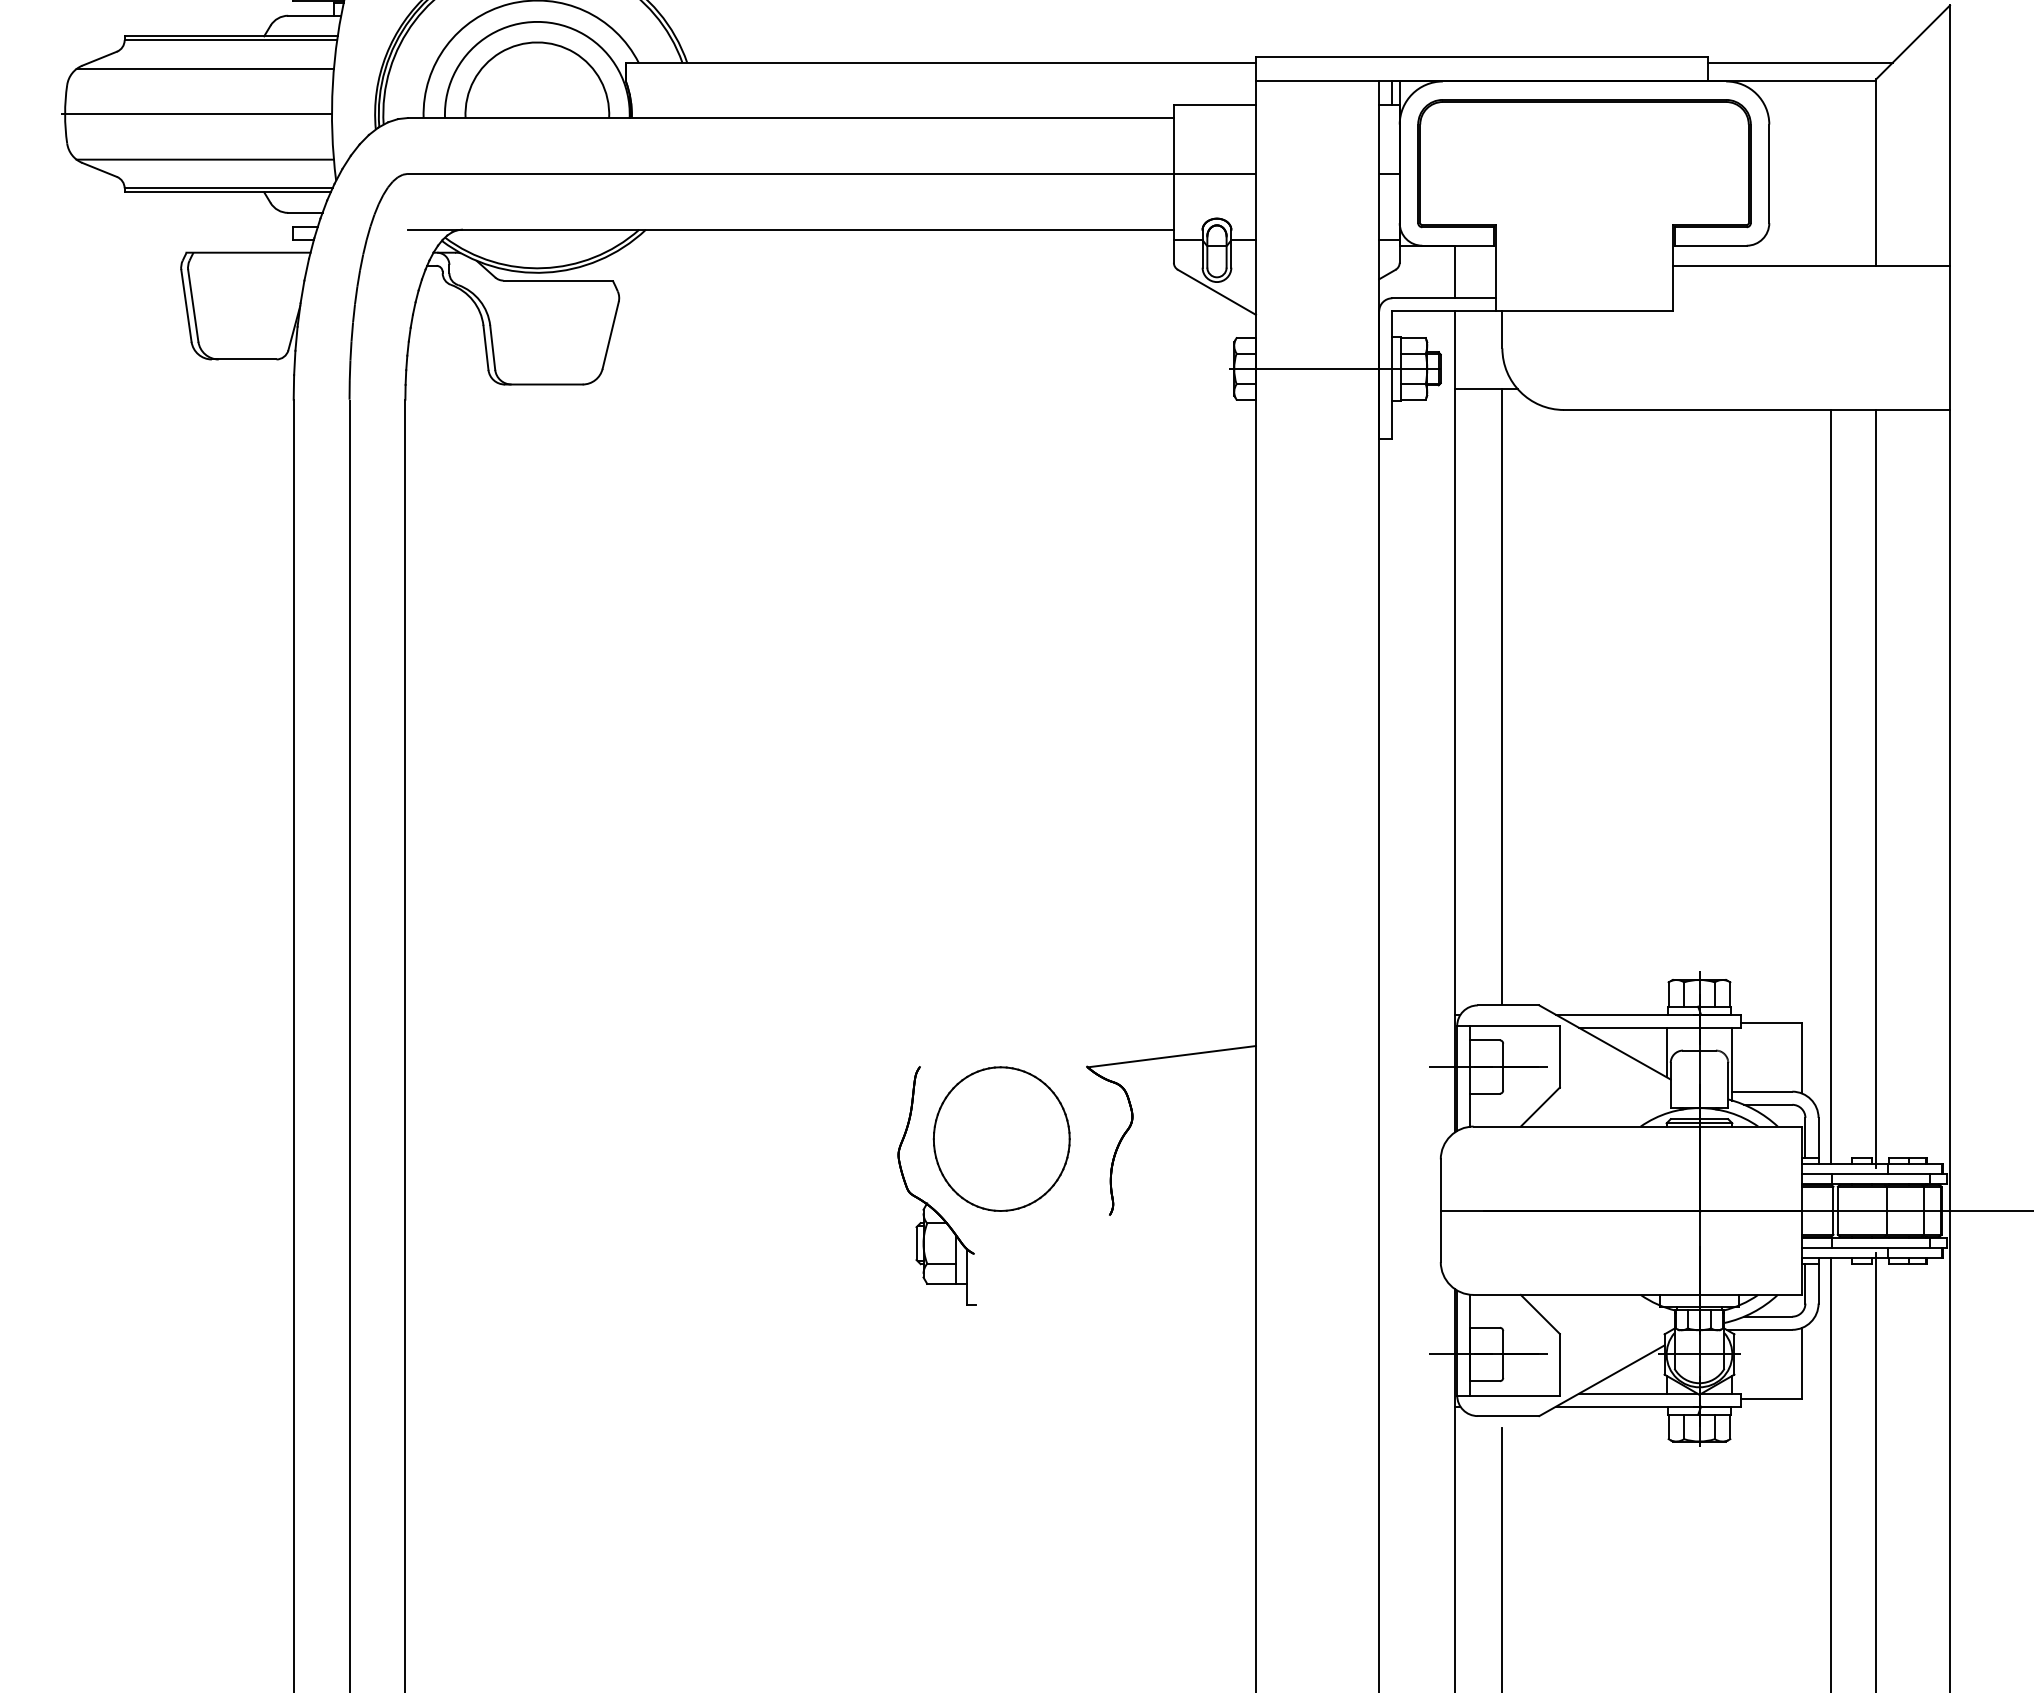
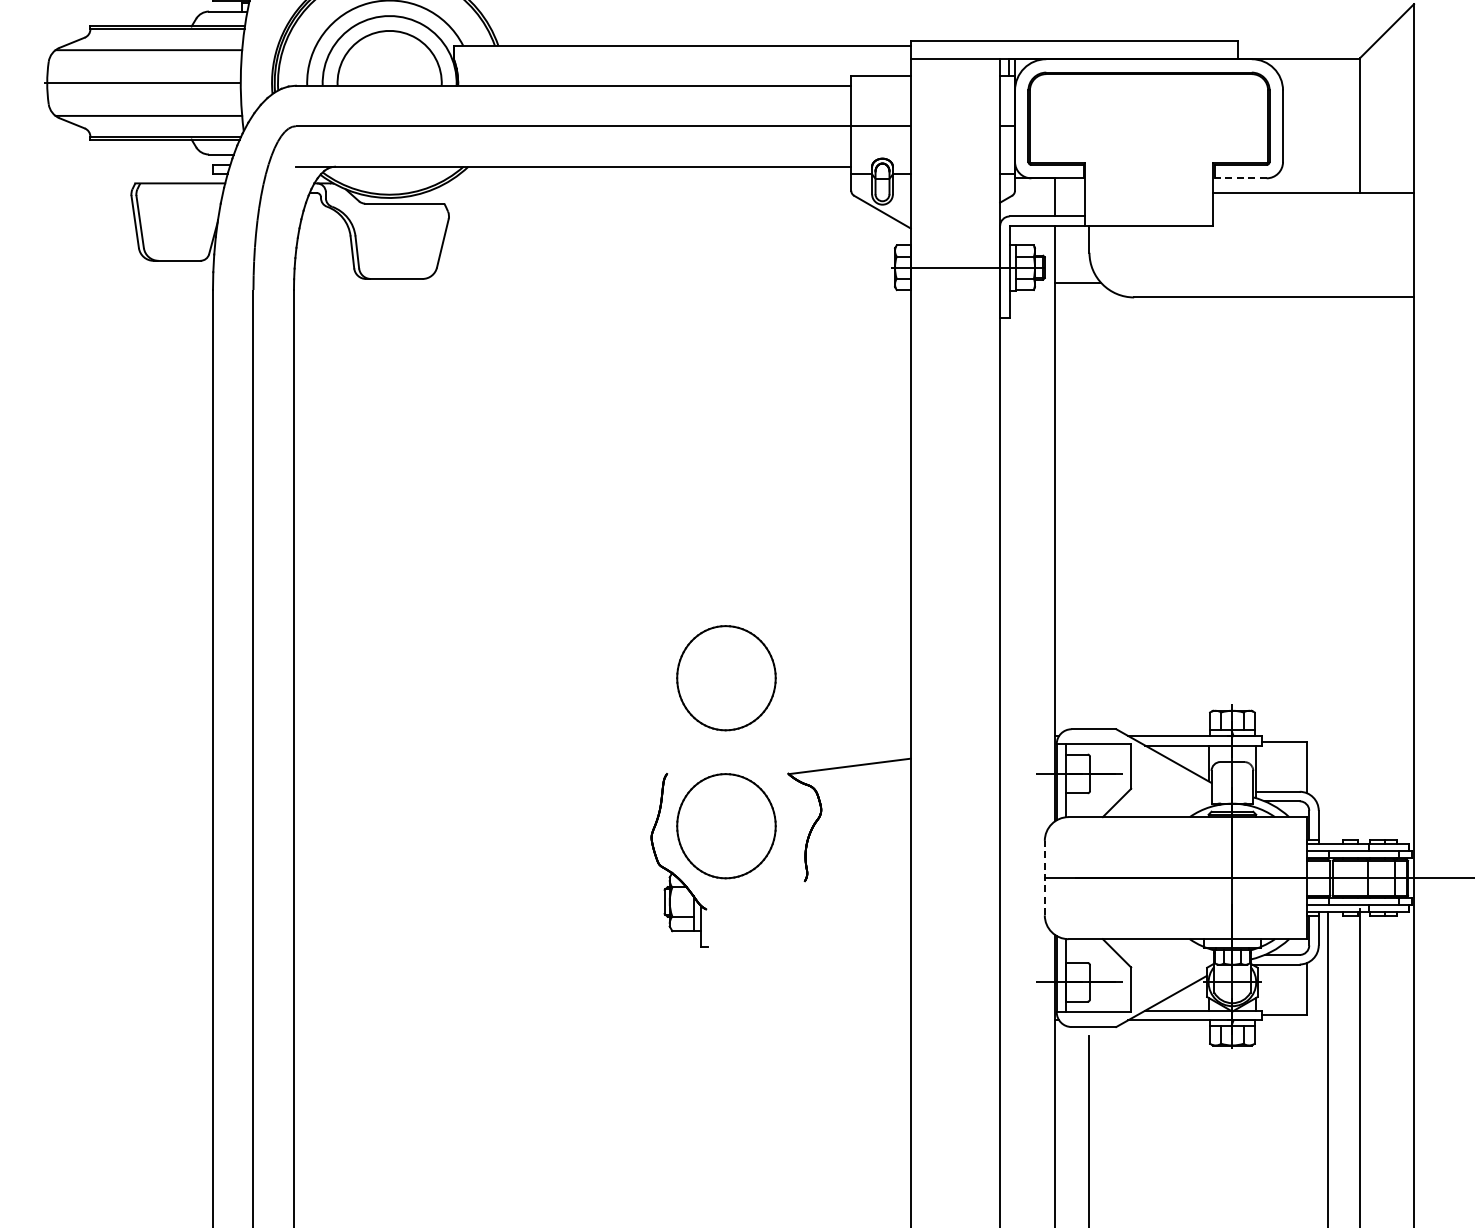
line: (1800, 62) -> (1305, 45), removed
line: (1710, 245) -> (1240, 178), solid -> dashed
line: (1502, 696) -> (1089, 505), removed
line: (1830, 786) -> (1327, 570), removed
line: (1876, 789) -> (1360, 572), removed
part: (1001, 935) -> (726, 678), added
line: (1440, 1209) -> (1044, 877), solid -> dashed

